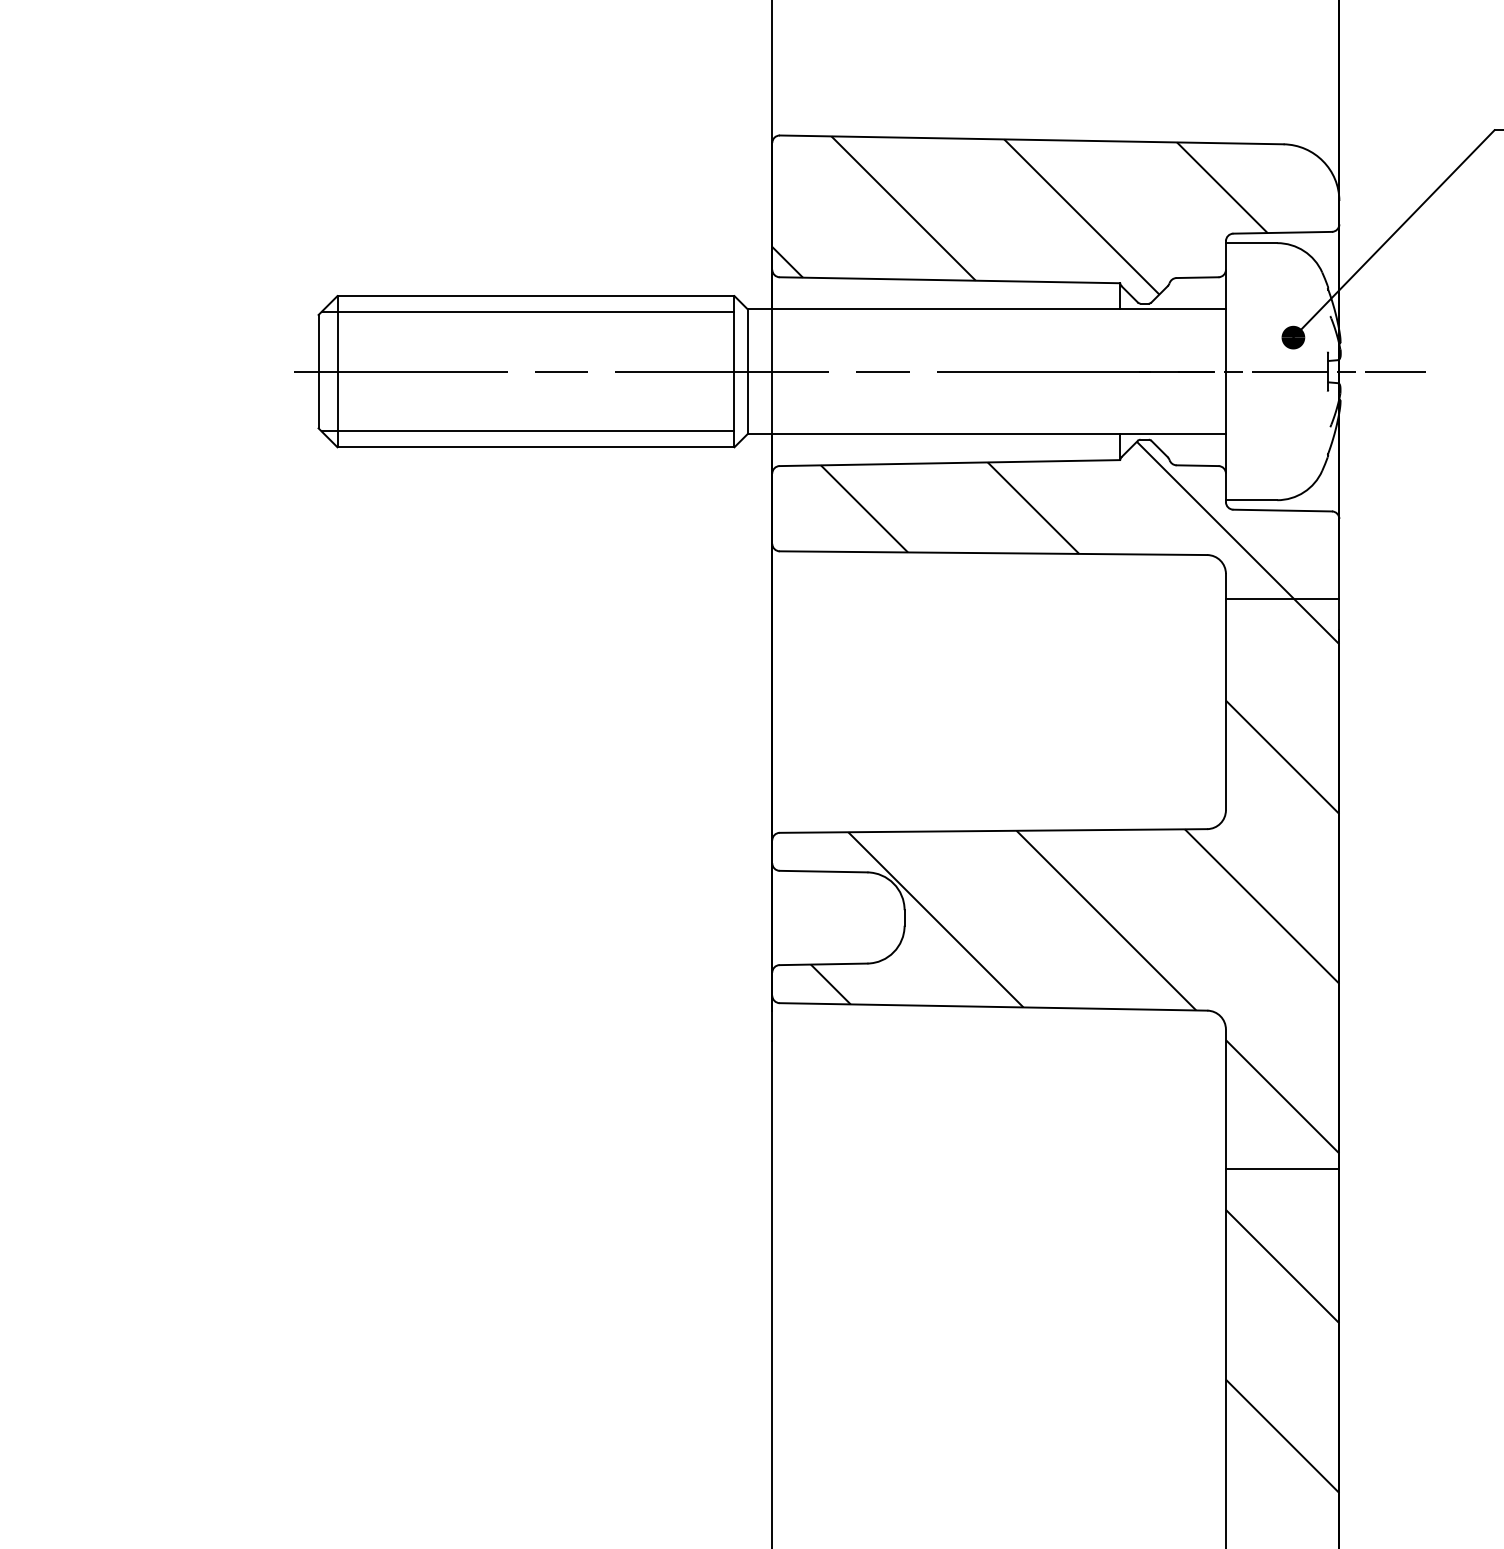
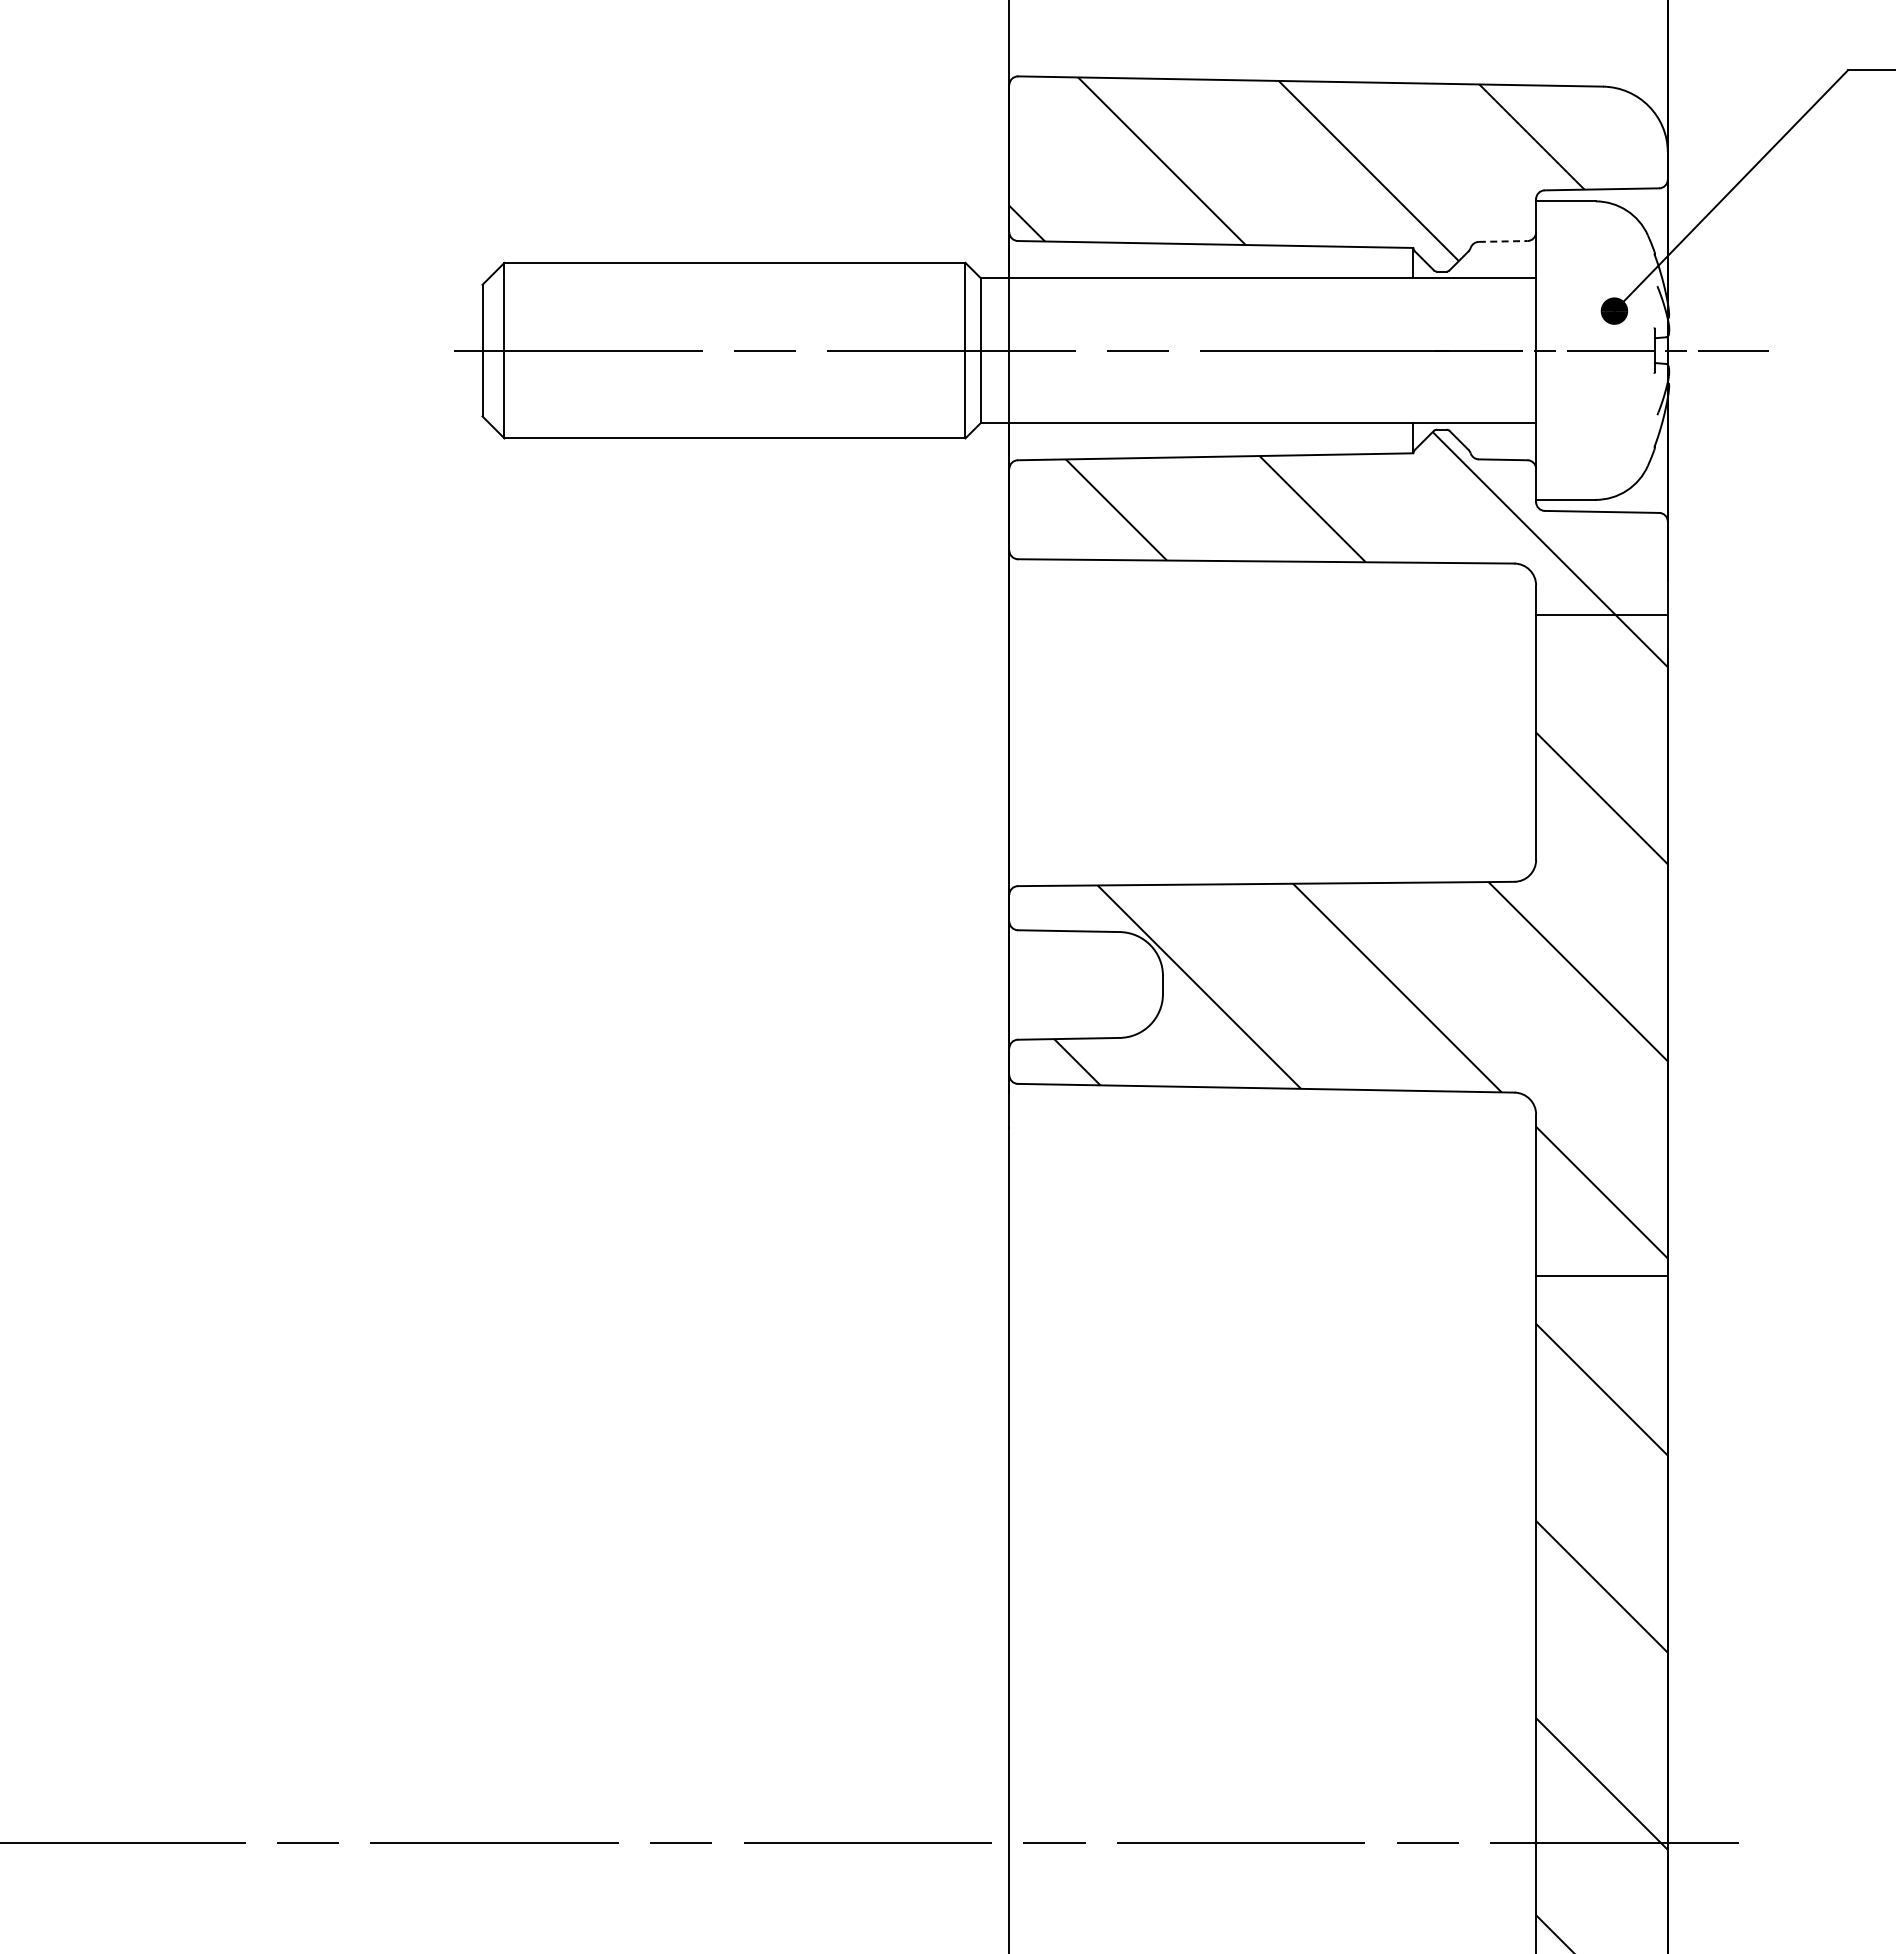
line: (1197, 277) -> (1503, 241), solid -> dashed
line: (527, 312) -> (725, 281), removed
line: (527, 431) -> (725, 420), removed

